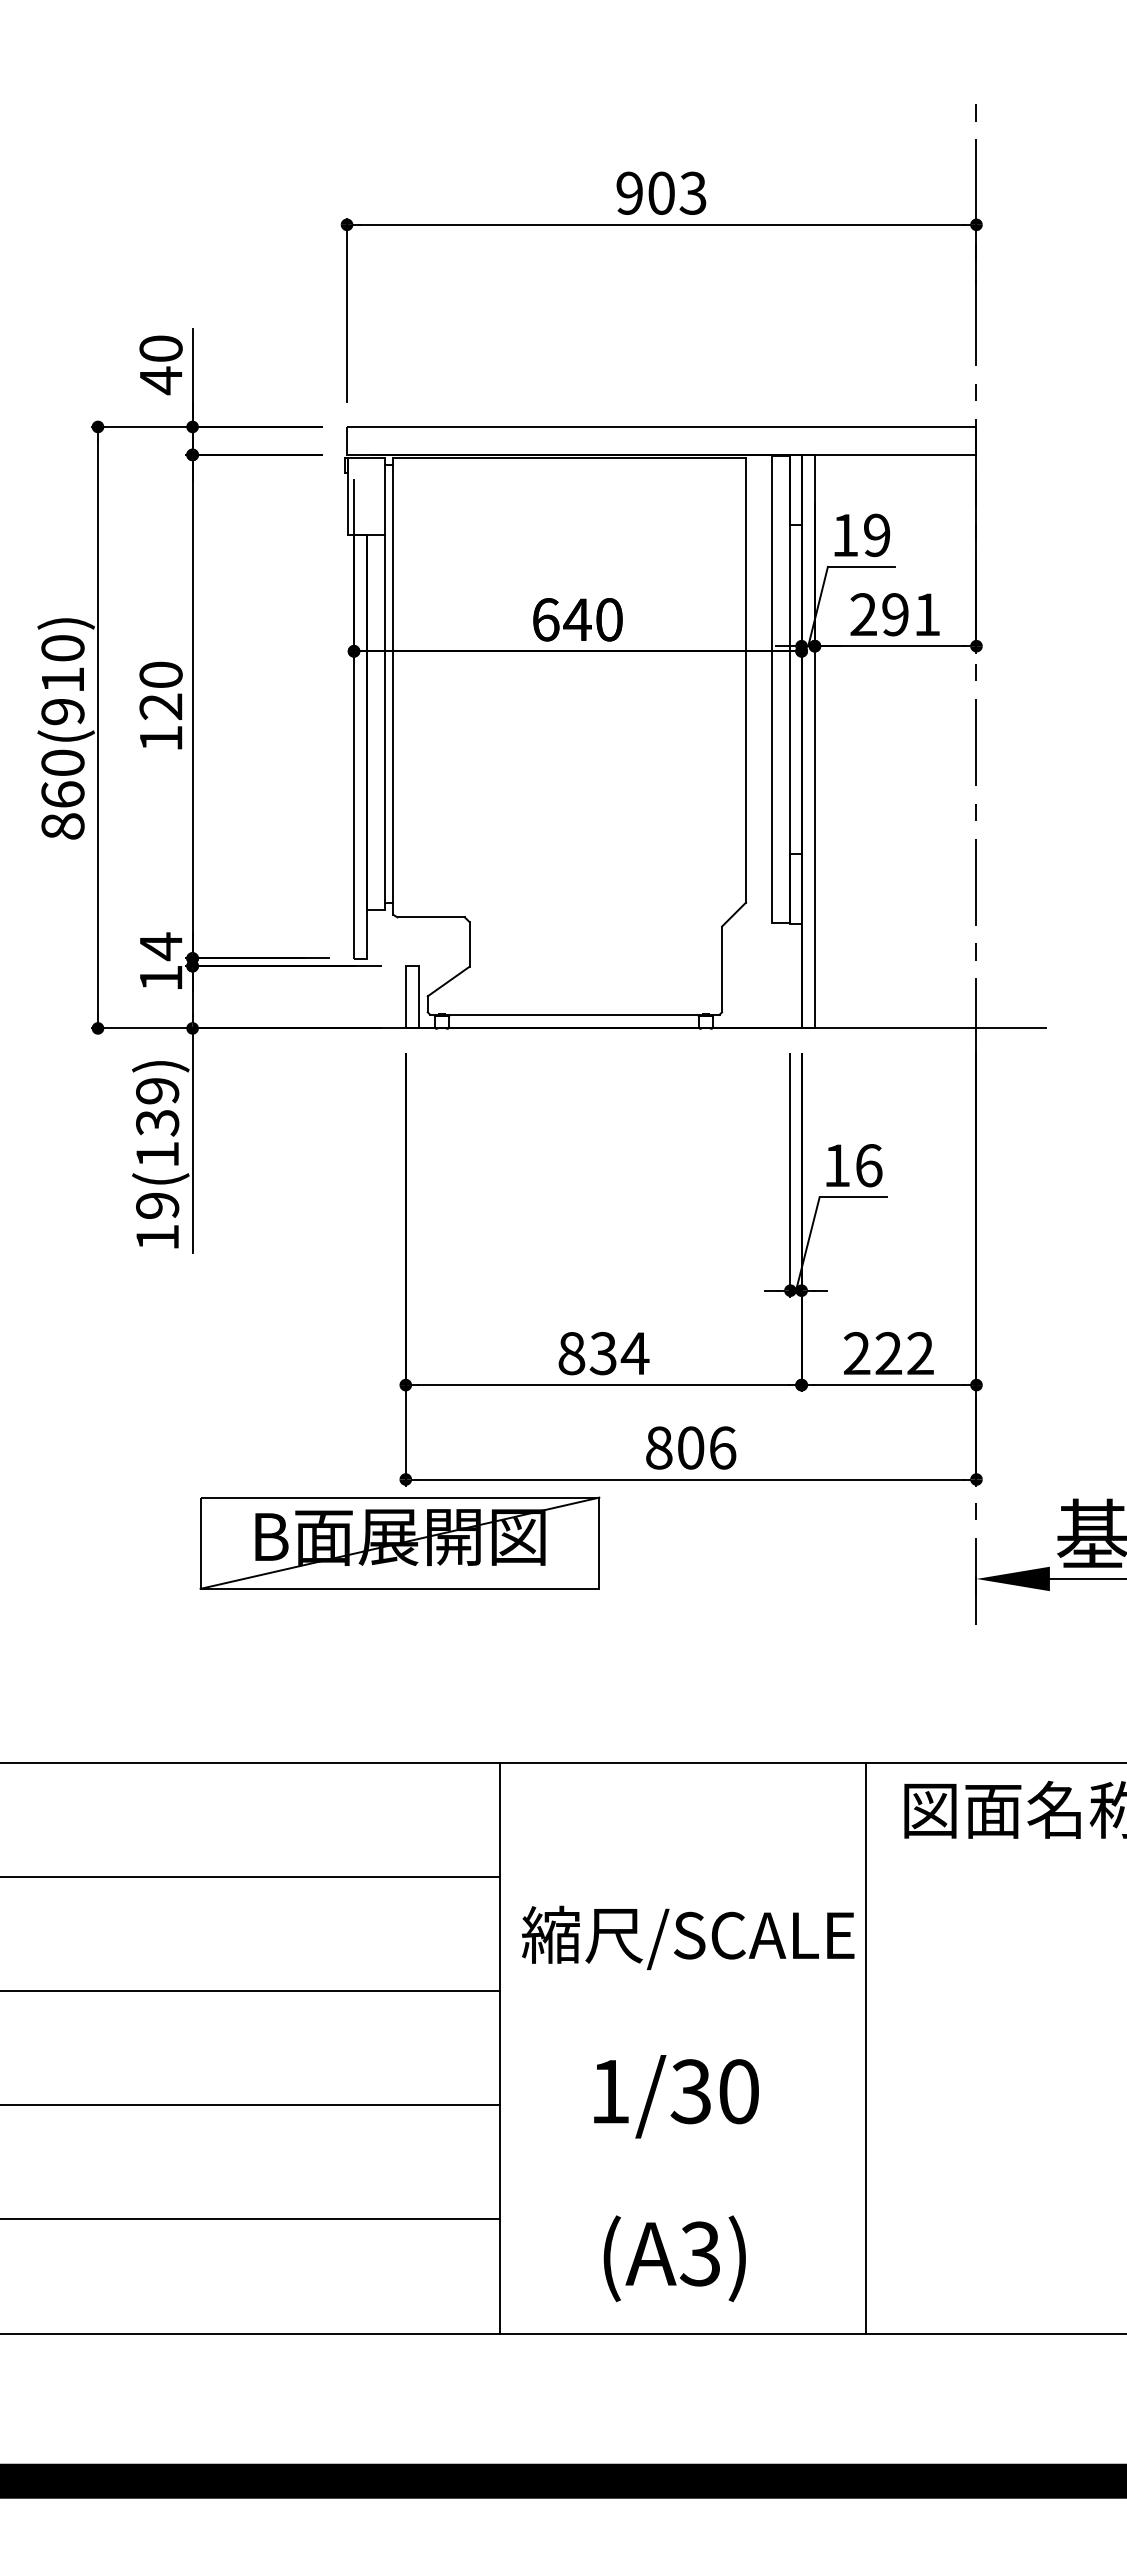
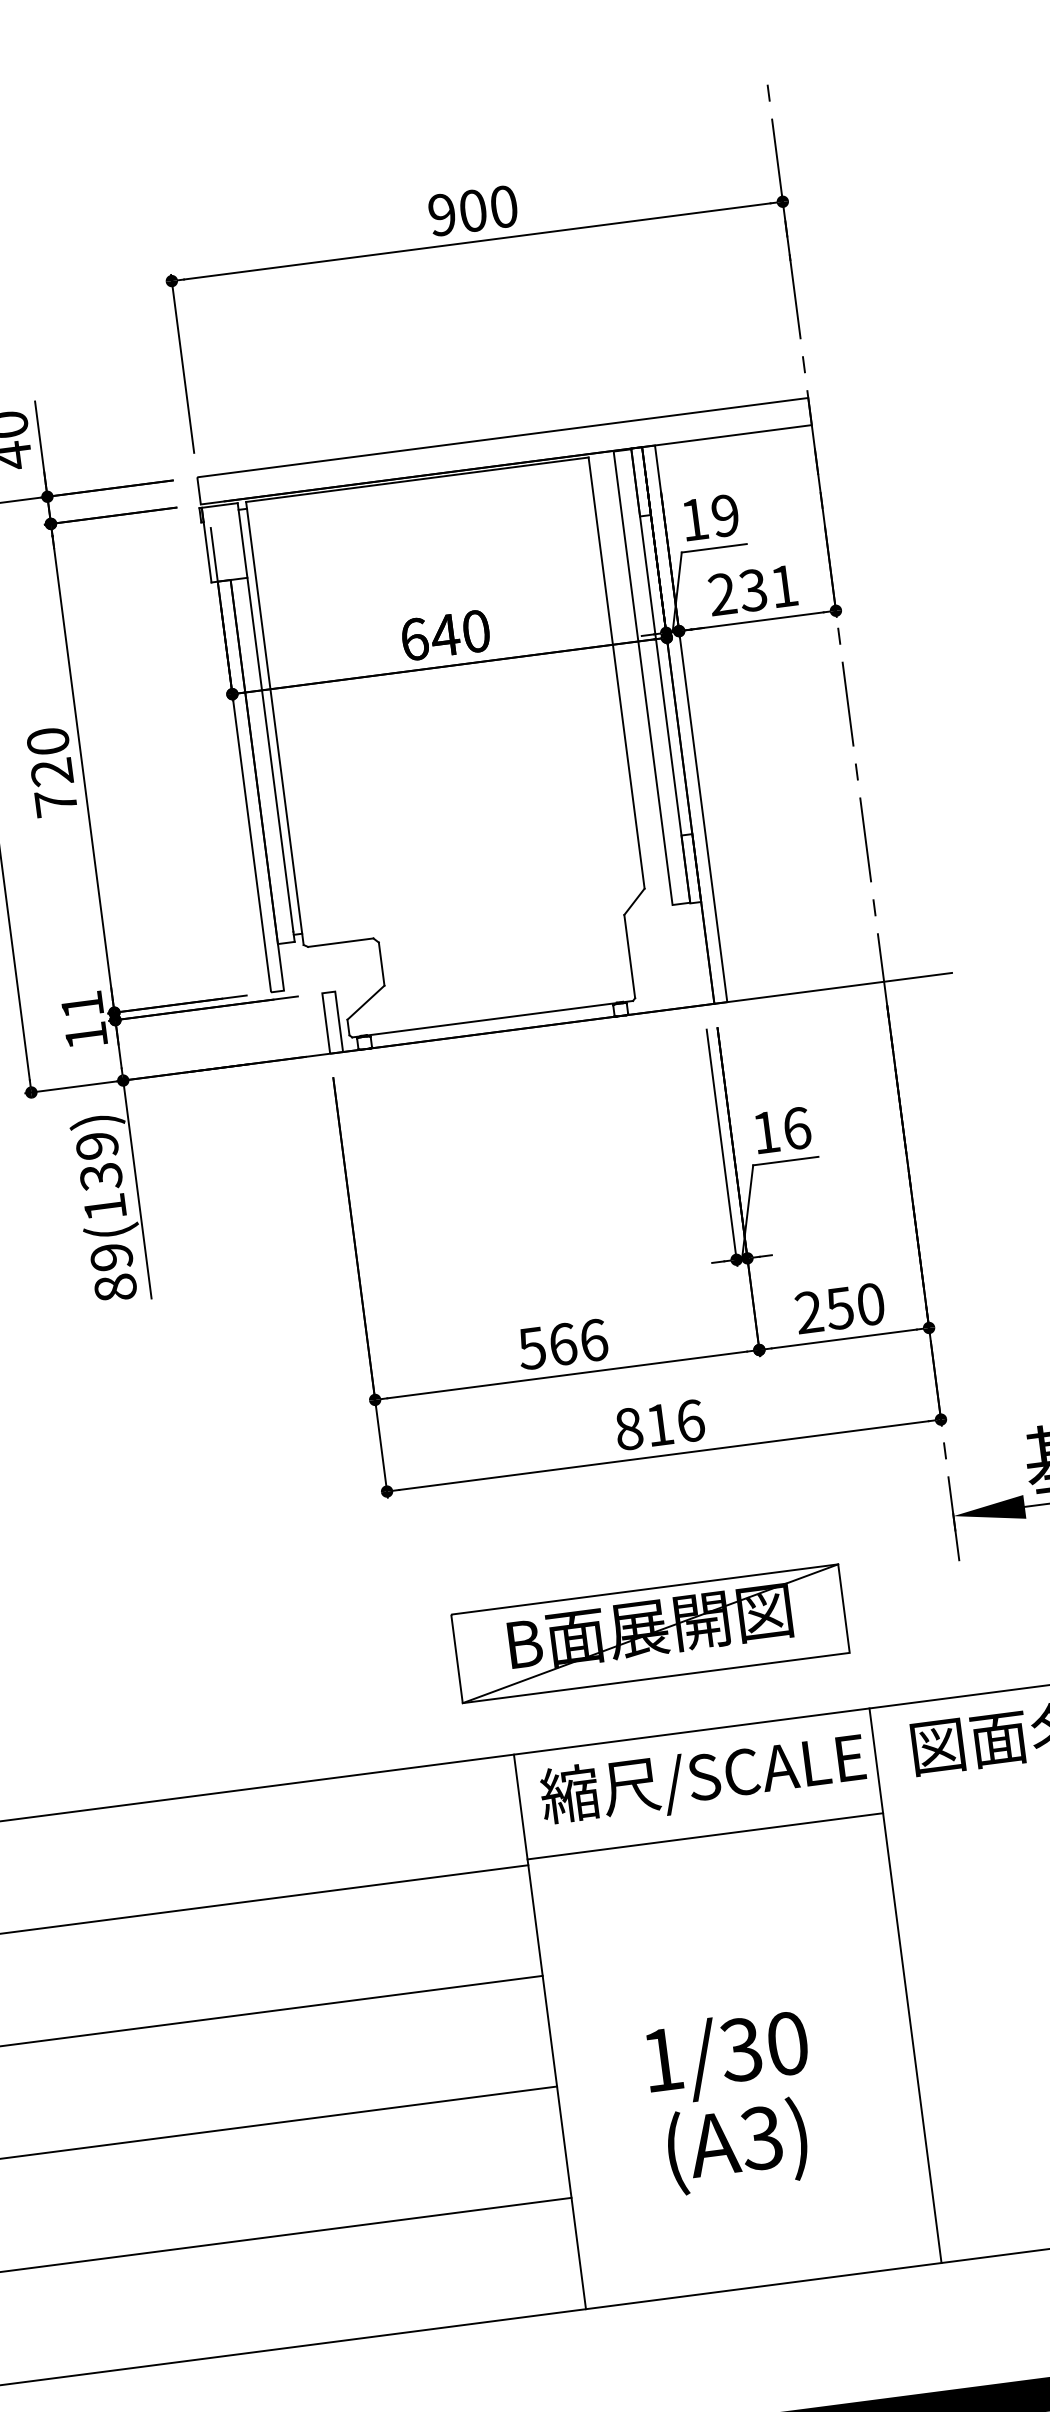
text: (692, 192) -> (503, 206), 903 -> 900
text: (894, 614) -> (752, 590), 291 -> 231
text: (161, 738) -> (56, 803), 120 -> 720
text: (161, 946) -> (82, 1004), 14 -> 11
text: (157, 1237) -> (115, 1287), 19(139) -> 89(139)
text: (603, 1353) -> (563, 1344), 834 -> 566
text: (904, 1353) -> (855, 1306), 222 -> 250
text: (691, 1447) -> (660, 1424), 806 -> 816
part: (399, 1542) -> (649, 1633), moved
line: (682, 1870) -> (704, 1836), added
text: (688, 1937) -> (703, 1779), moved
text: (674, 2258) -> (737, 2145), moved

